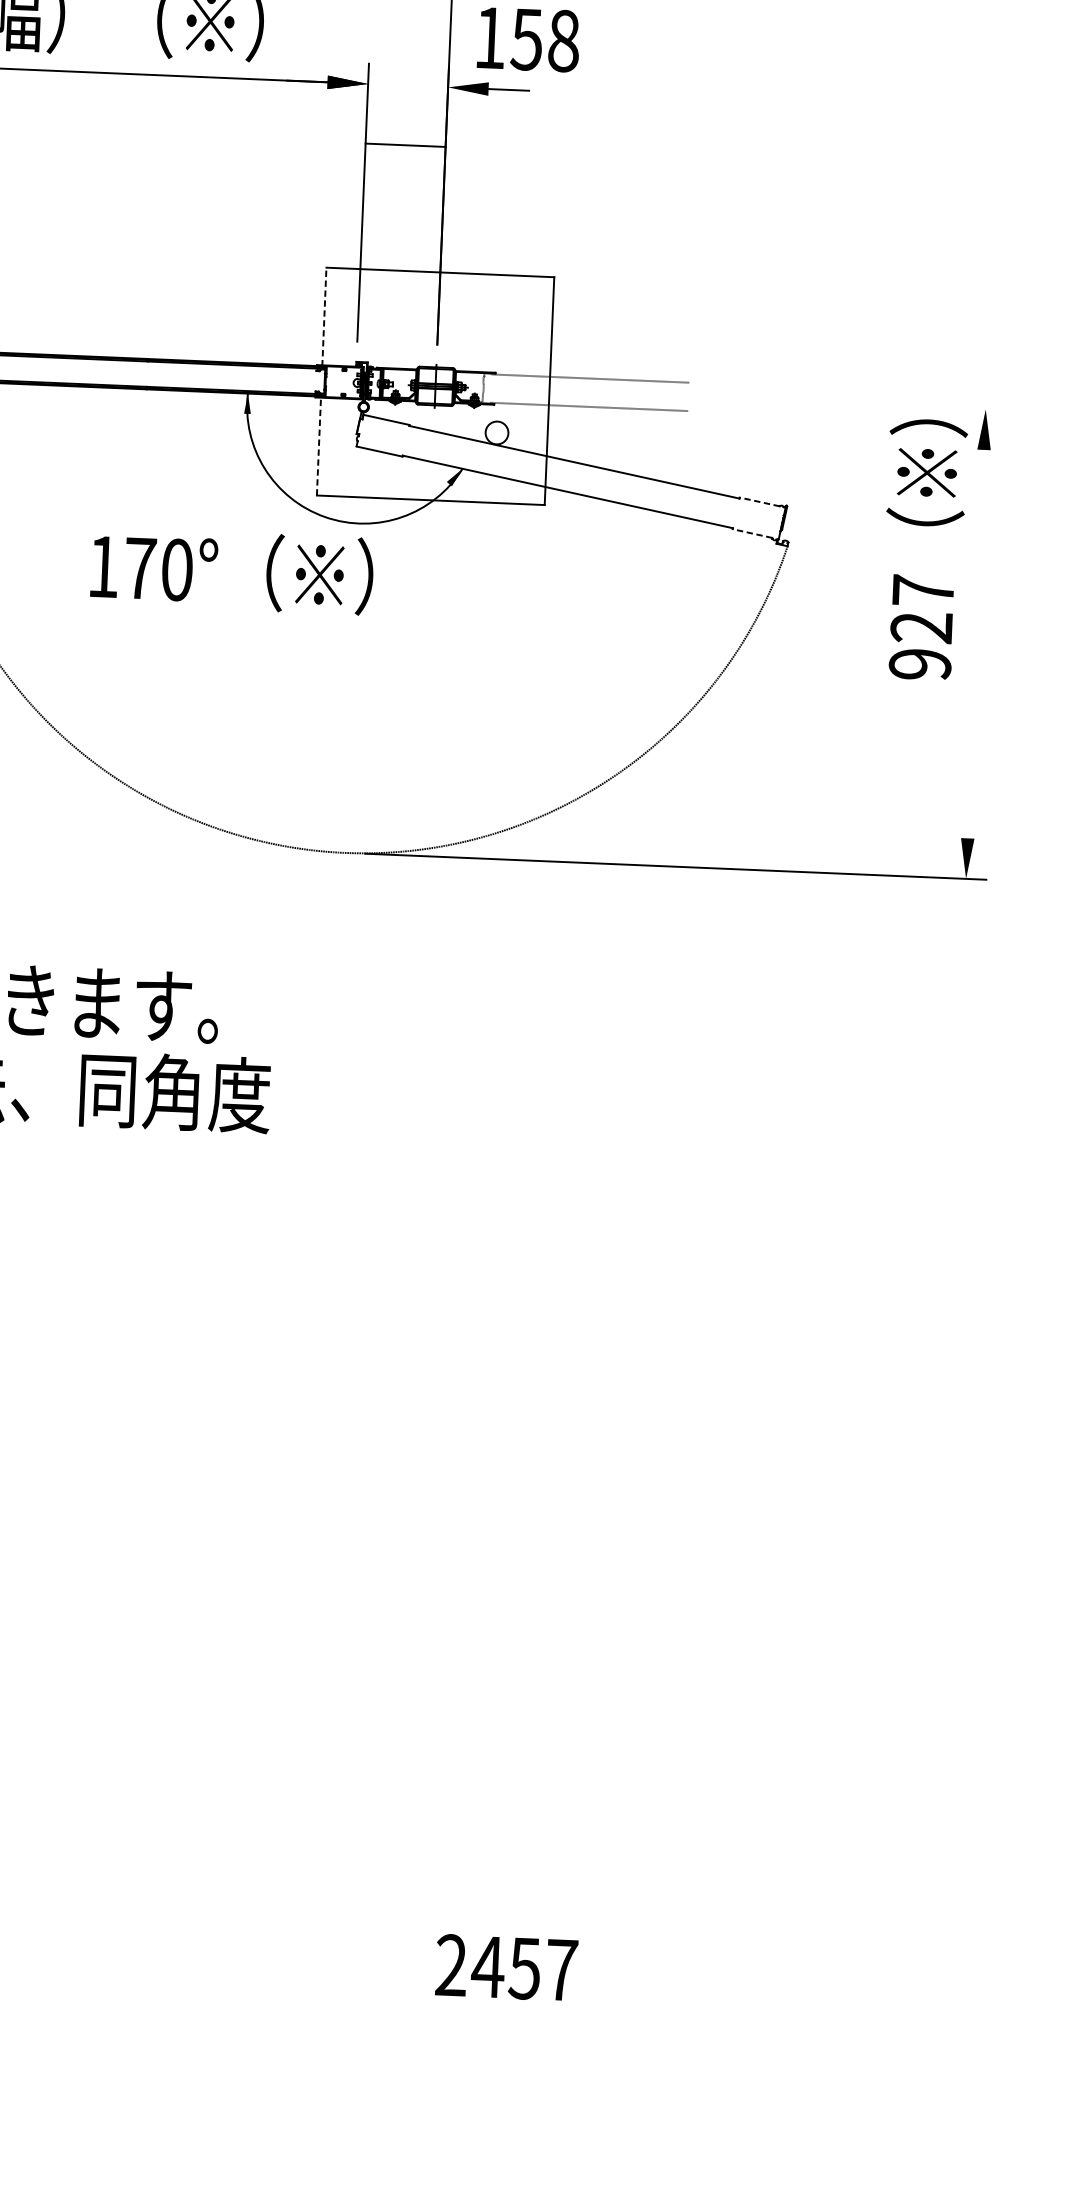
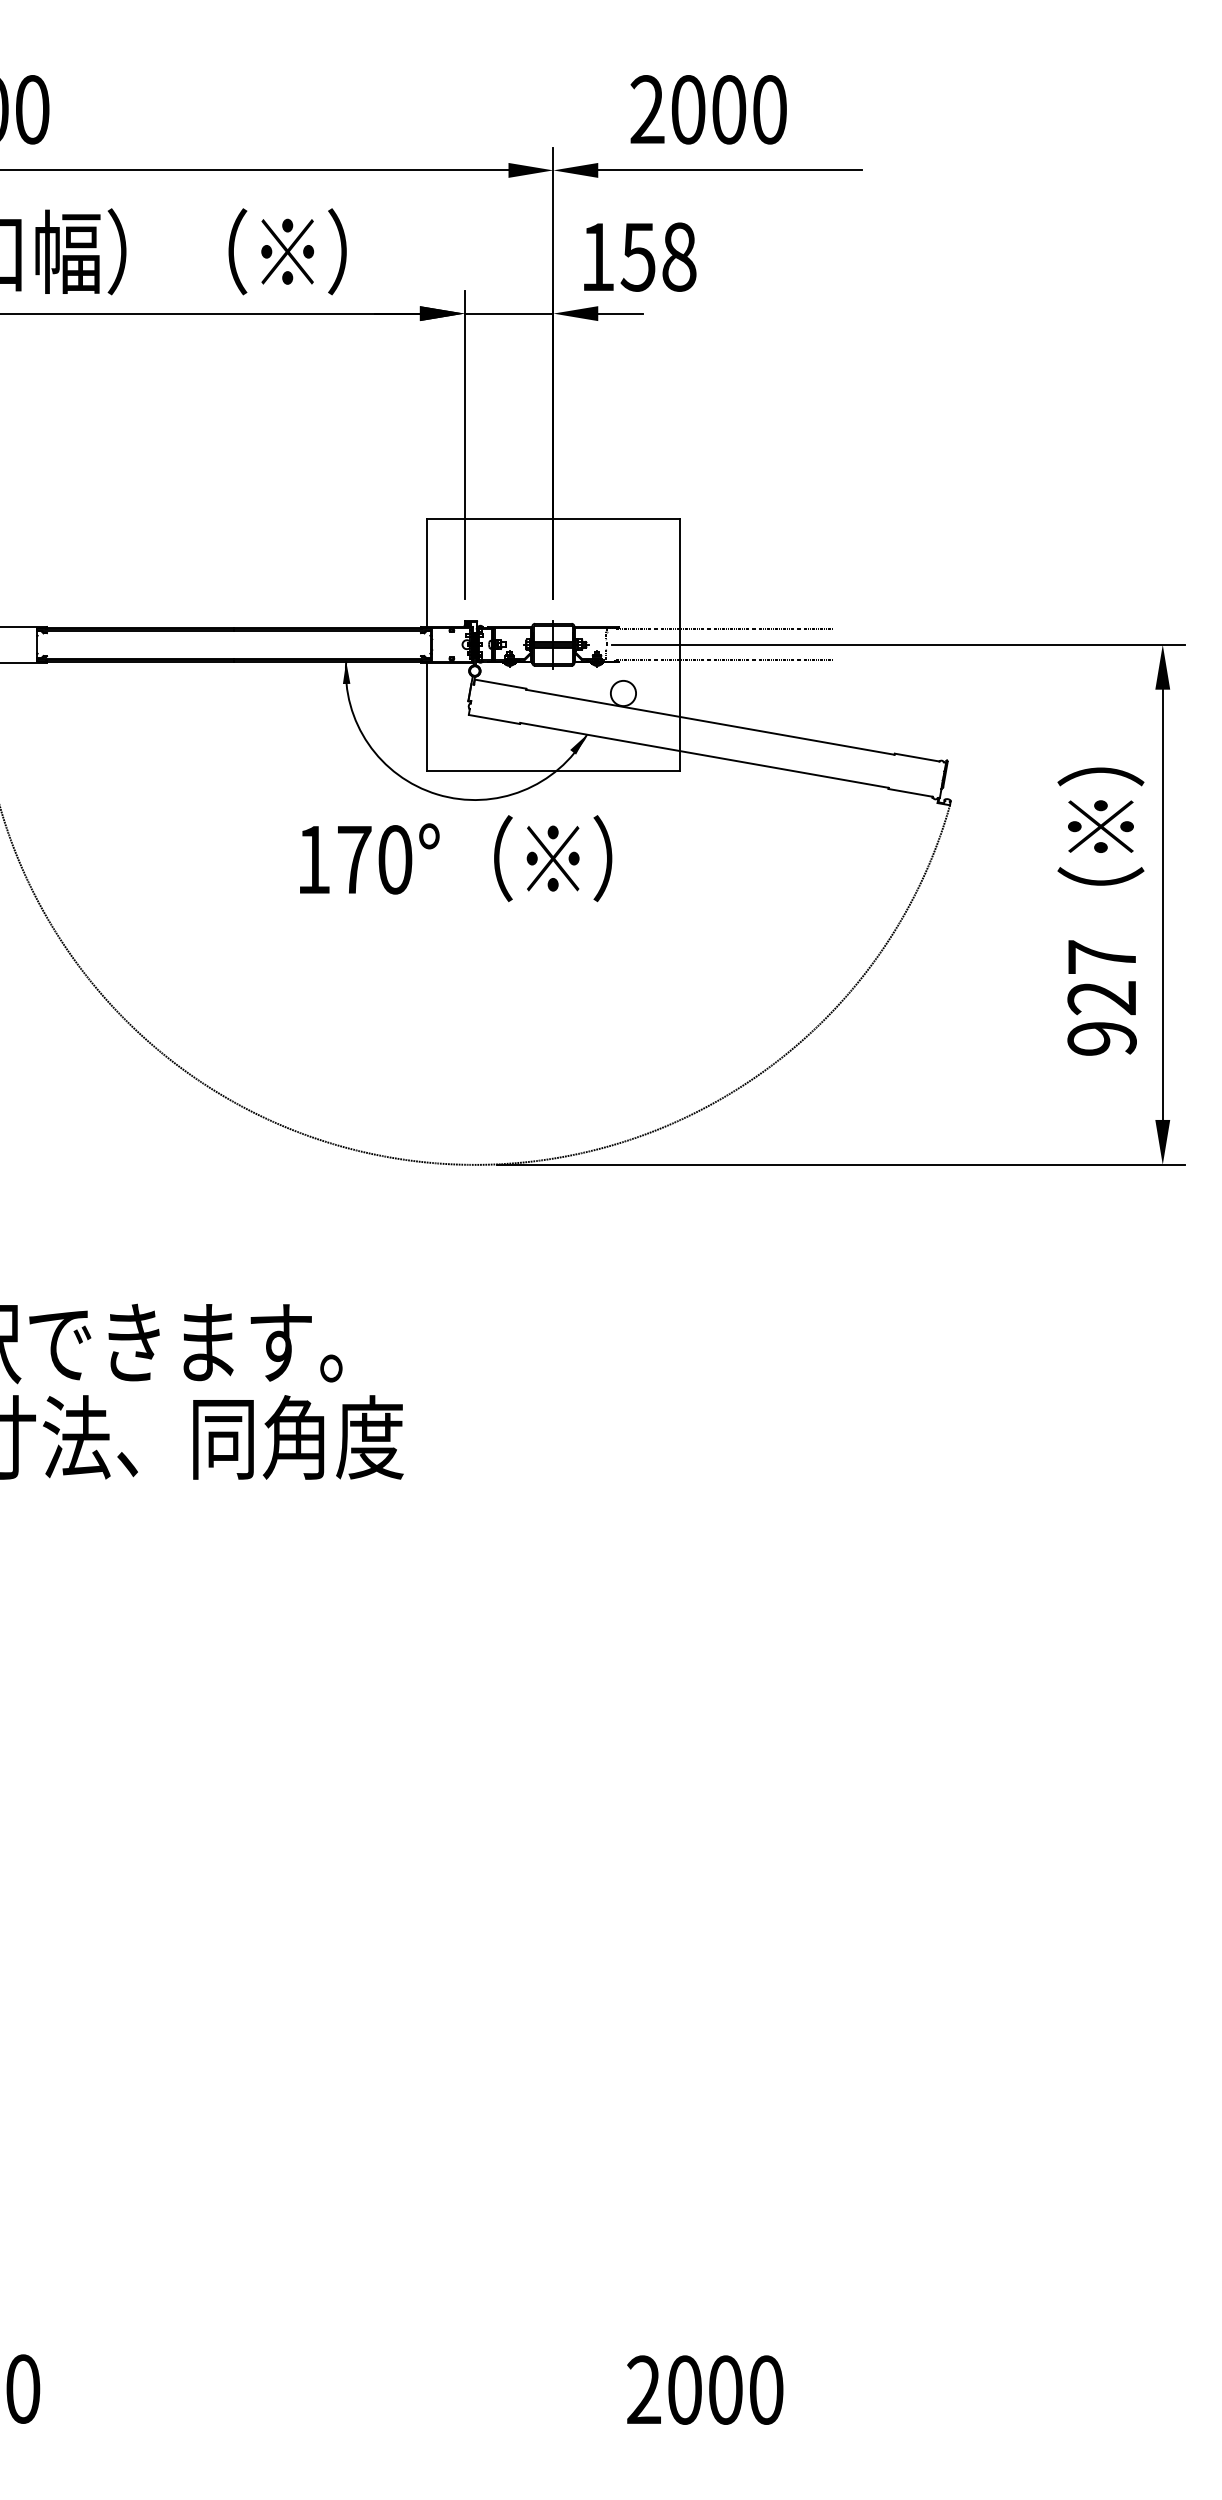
line: (405, 145) -> (508, 313), moved
line: (324, 317) -> (427, 573), dashed -> solid
line: (747, 399) -> (898, 644), added
line: (319, 446) -> (427, 716), dashed -> solid
line: (760, 501) -> (917, 757), dashed -> solid
line: (752, 533) -> (910, 792), dashed -> solid
text: (923, 549) -> (1100, 911), moved
text: (232, 571) -> (456, 858), moved
line: (975, 643) -> (1162, 904), added
text: (524, 1967) -> (724, 2389), 2457 -> 2000

